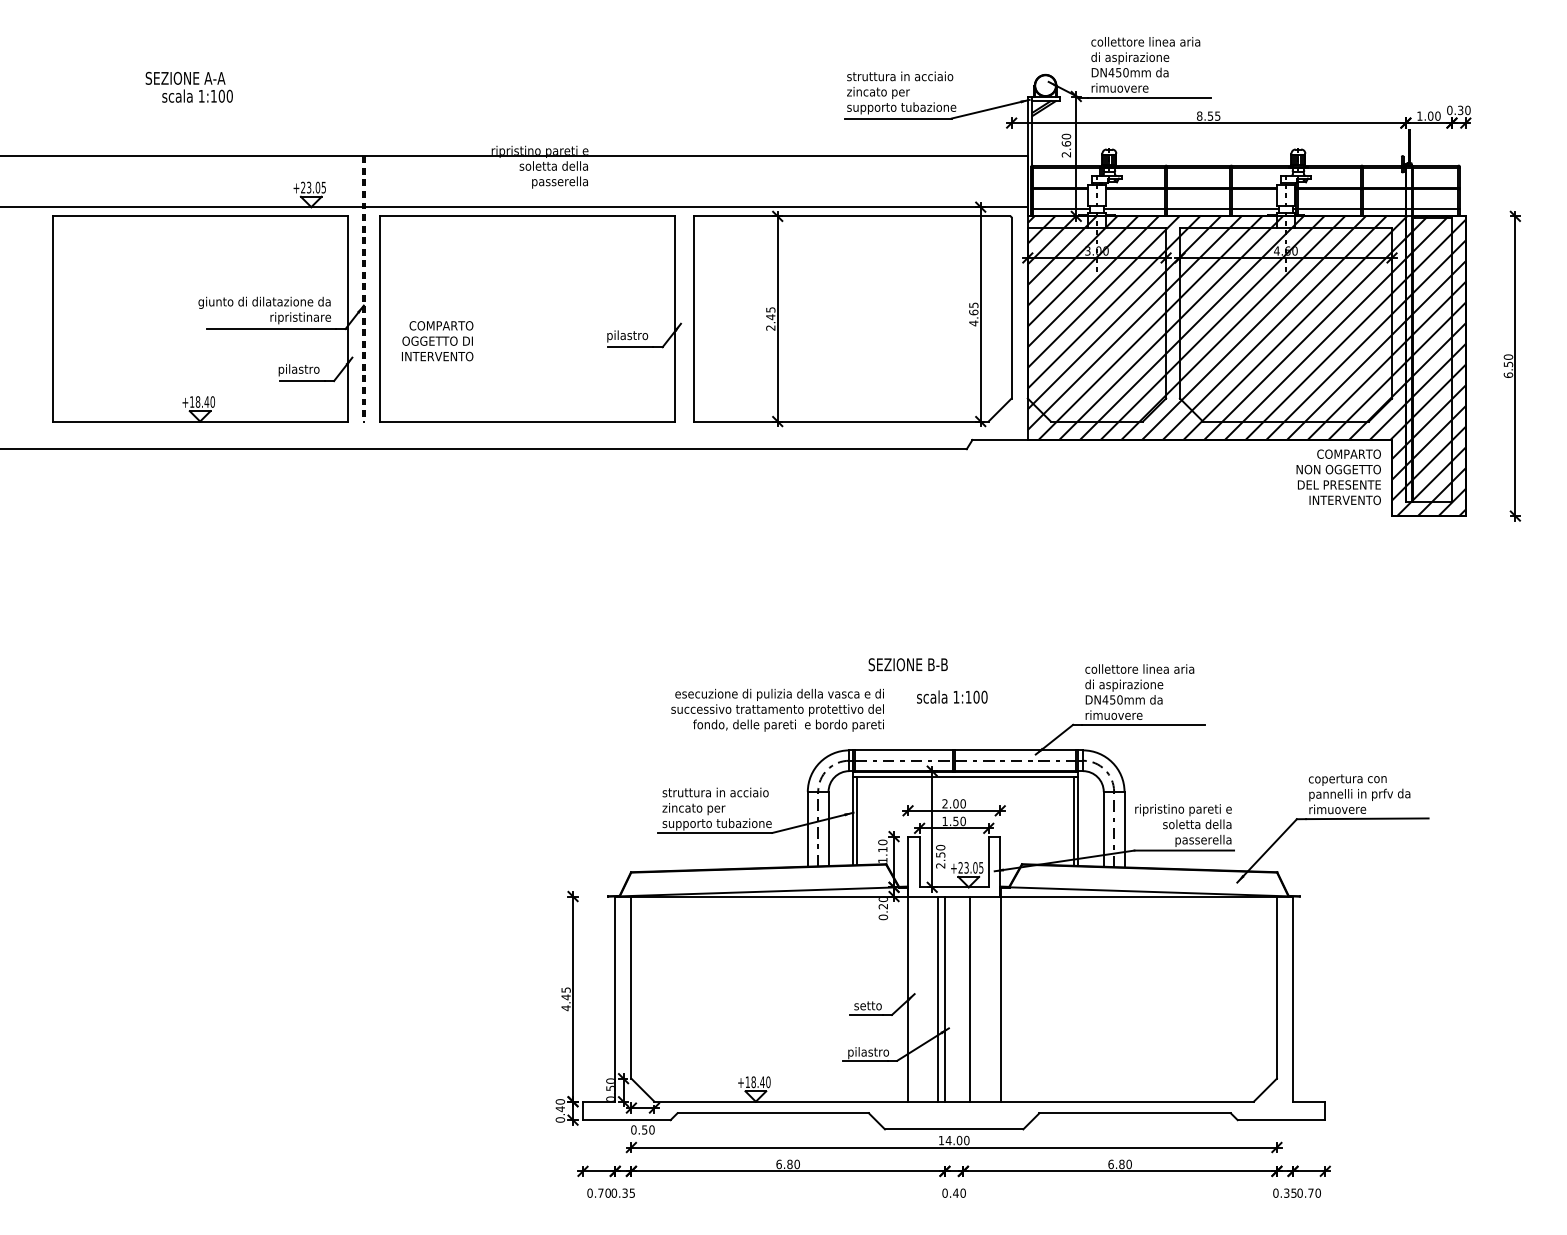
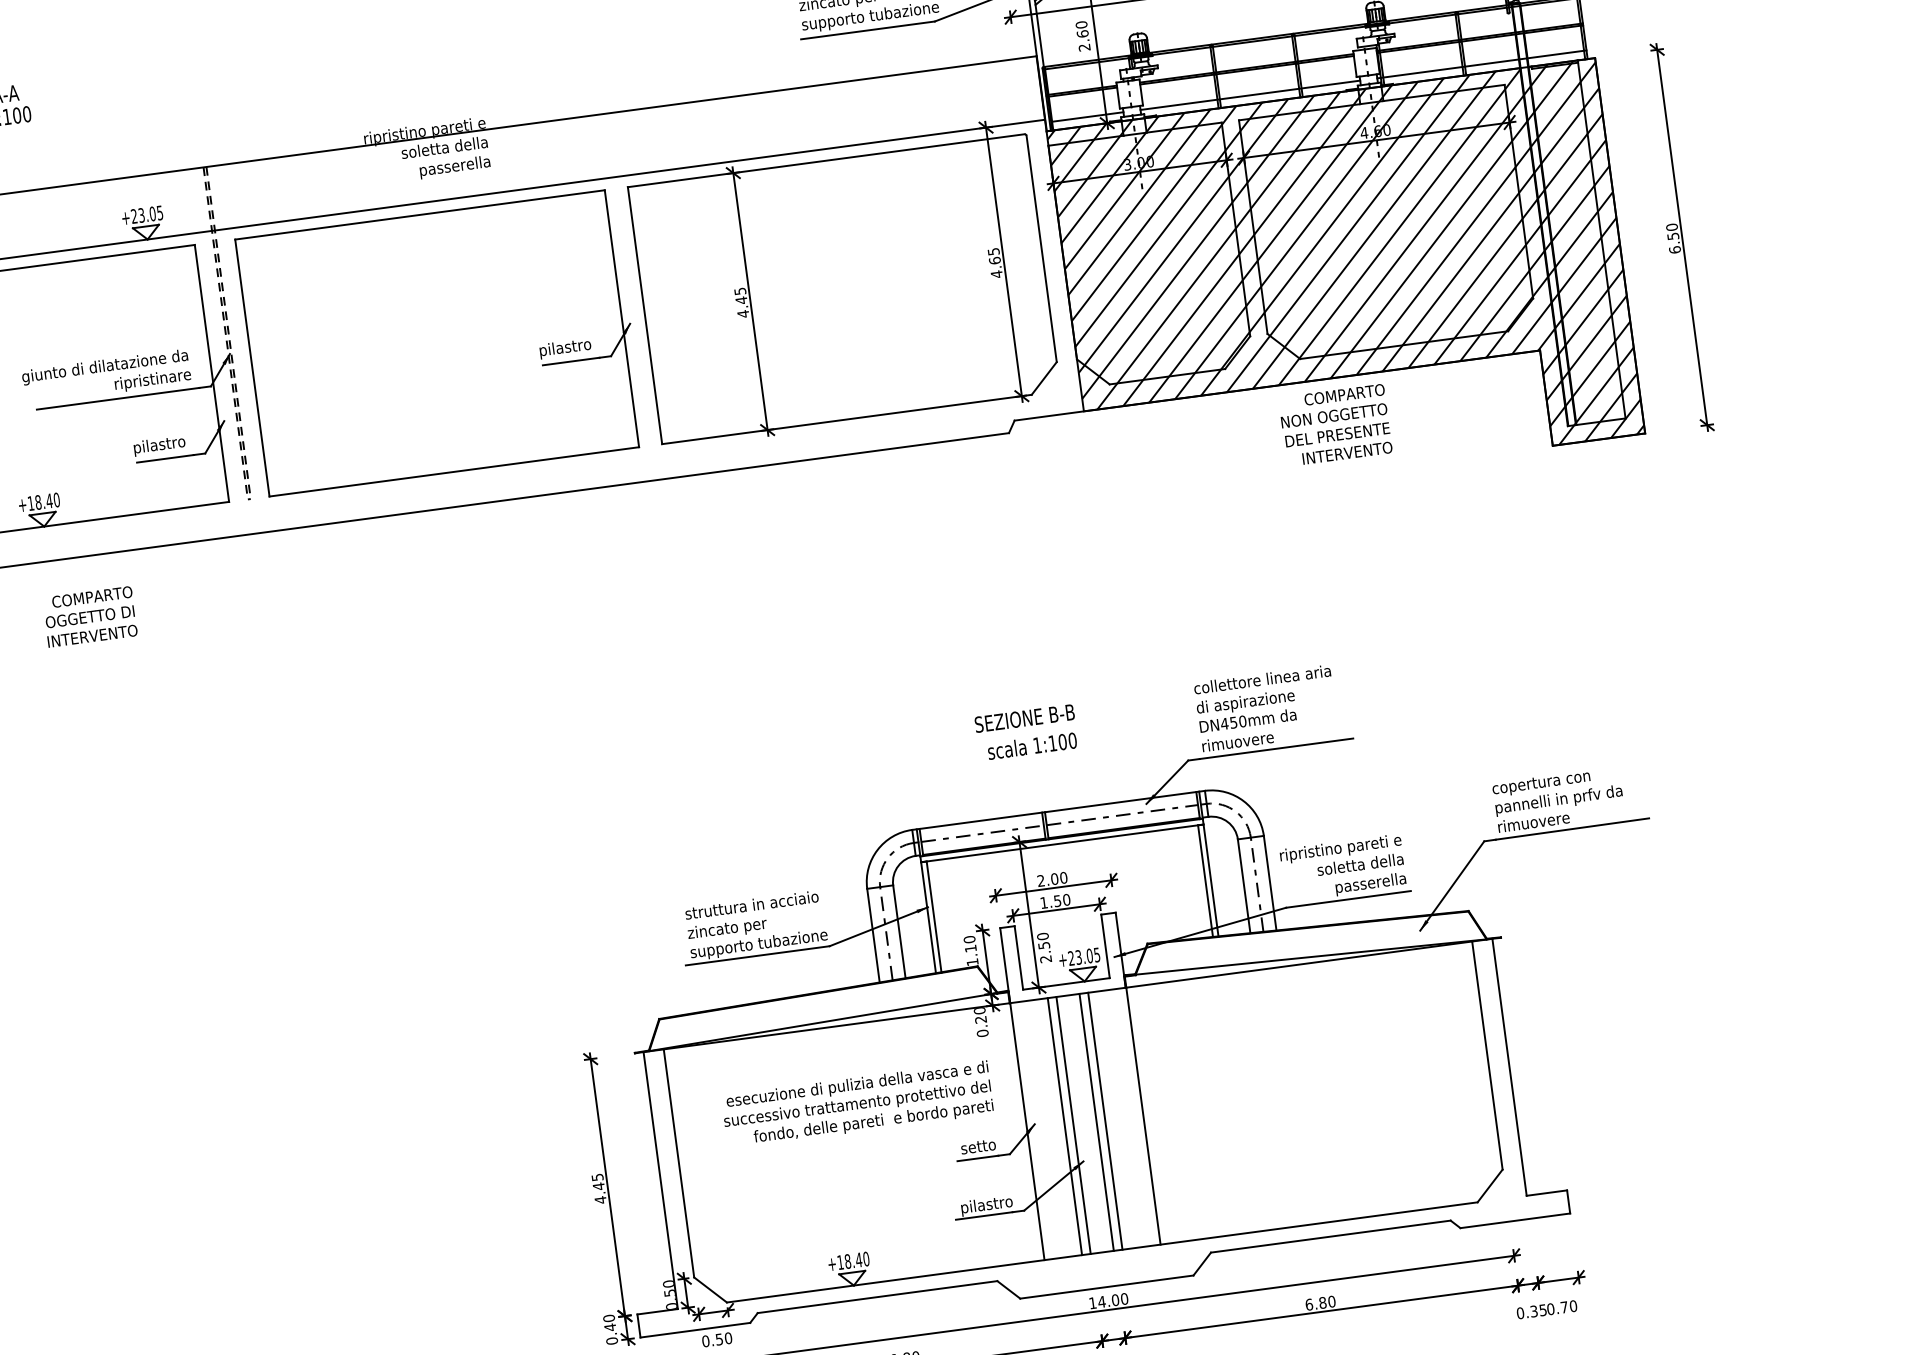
text: (770, 327) -> (742, 313), 2.45 -> 4.45
text: (437, 341) -> (89, 617), moved
text: (1338, 476) -> (1335, 424), moved
text: (907, 664) -> (1023, 718), moved
text: (777, 709) -> (857, 1103), moved
line: (963, 998) -> (1096, 1121), added

